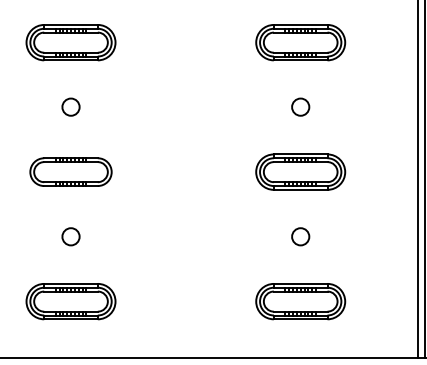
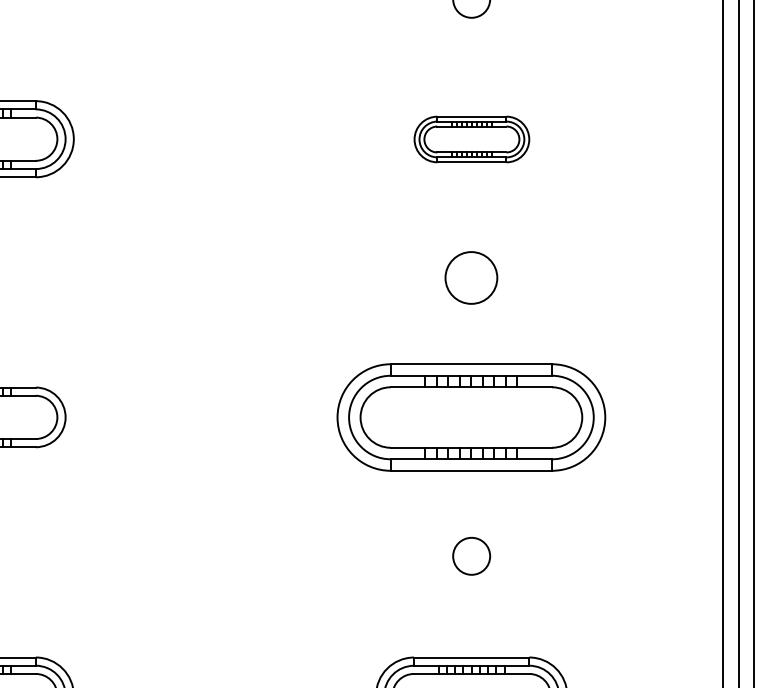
part: (300, 42) -> (471, 138), size x0.6
circle: (300, 106) -> (471, 276), size x1.4
part: (300, 171) -> (471, 416), size x1.4

